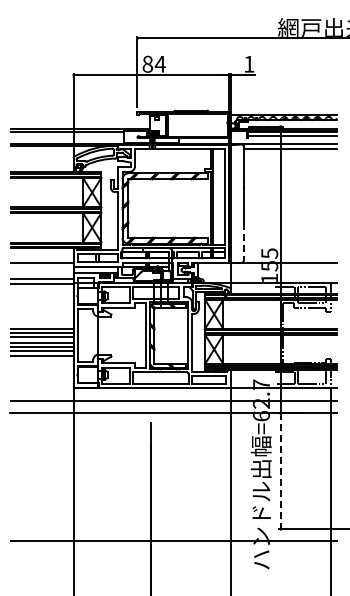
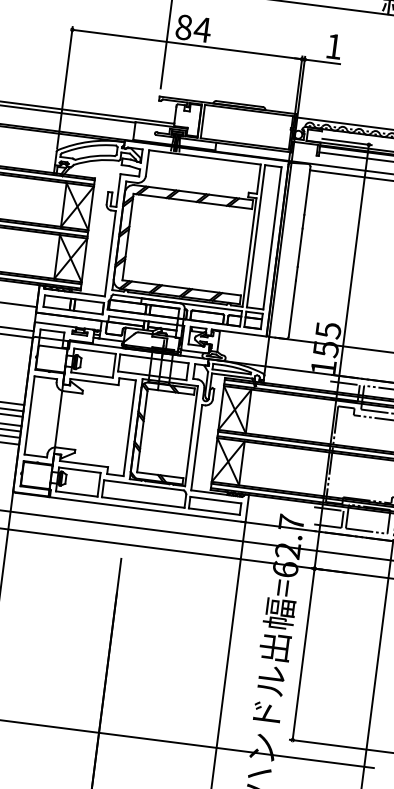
line: (243, 242) -> (291, 309), dashed -> solid
line: (280, 471) -> (303, 654), dashed -> solid

